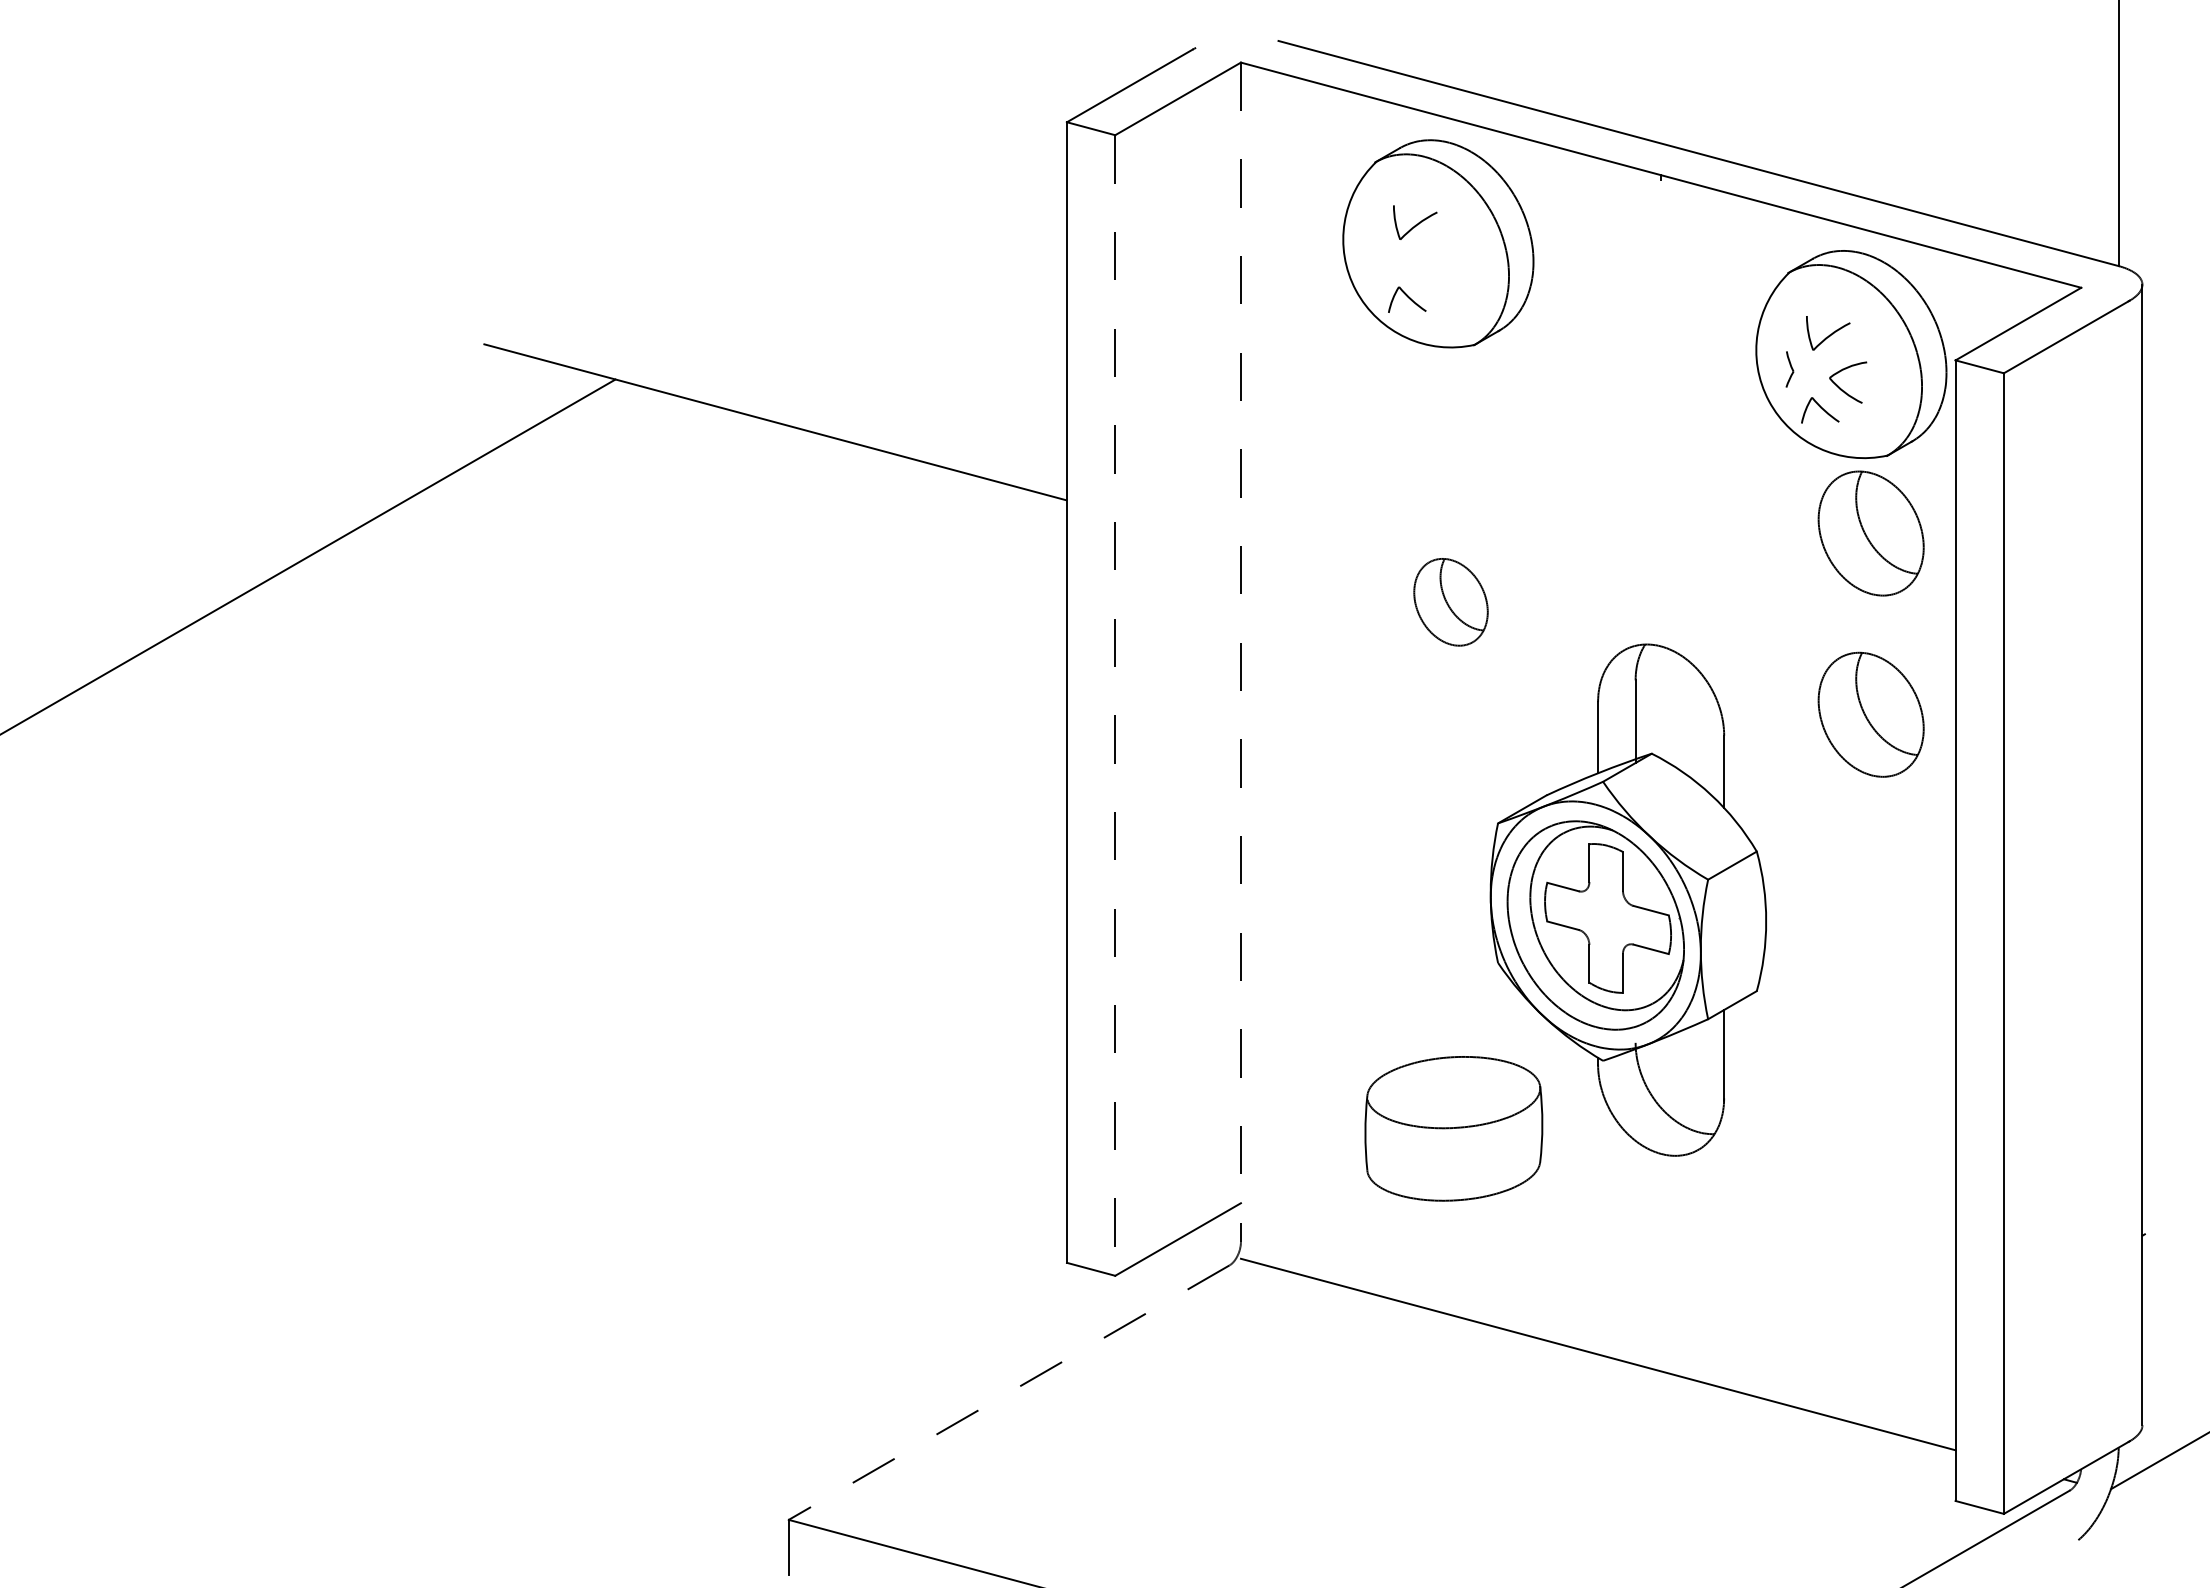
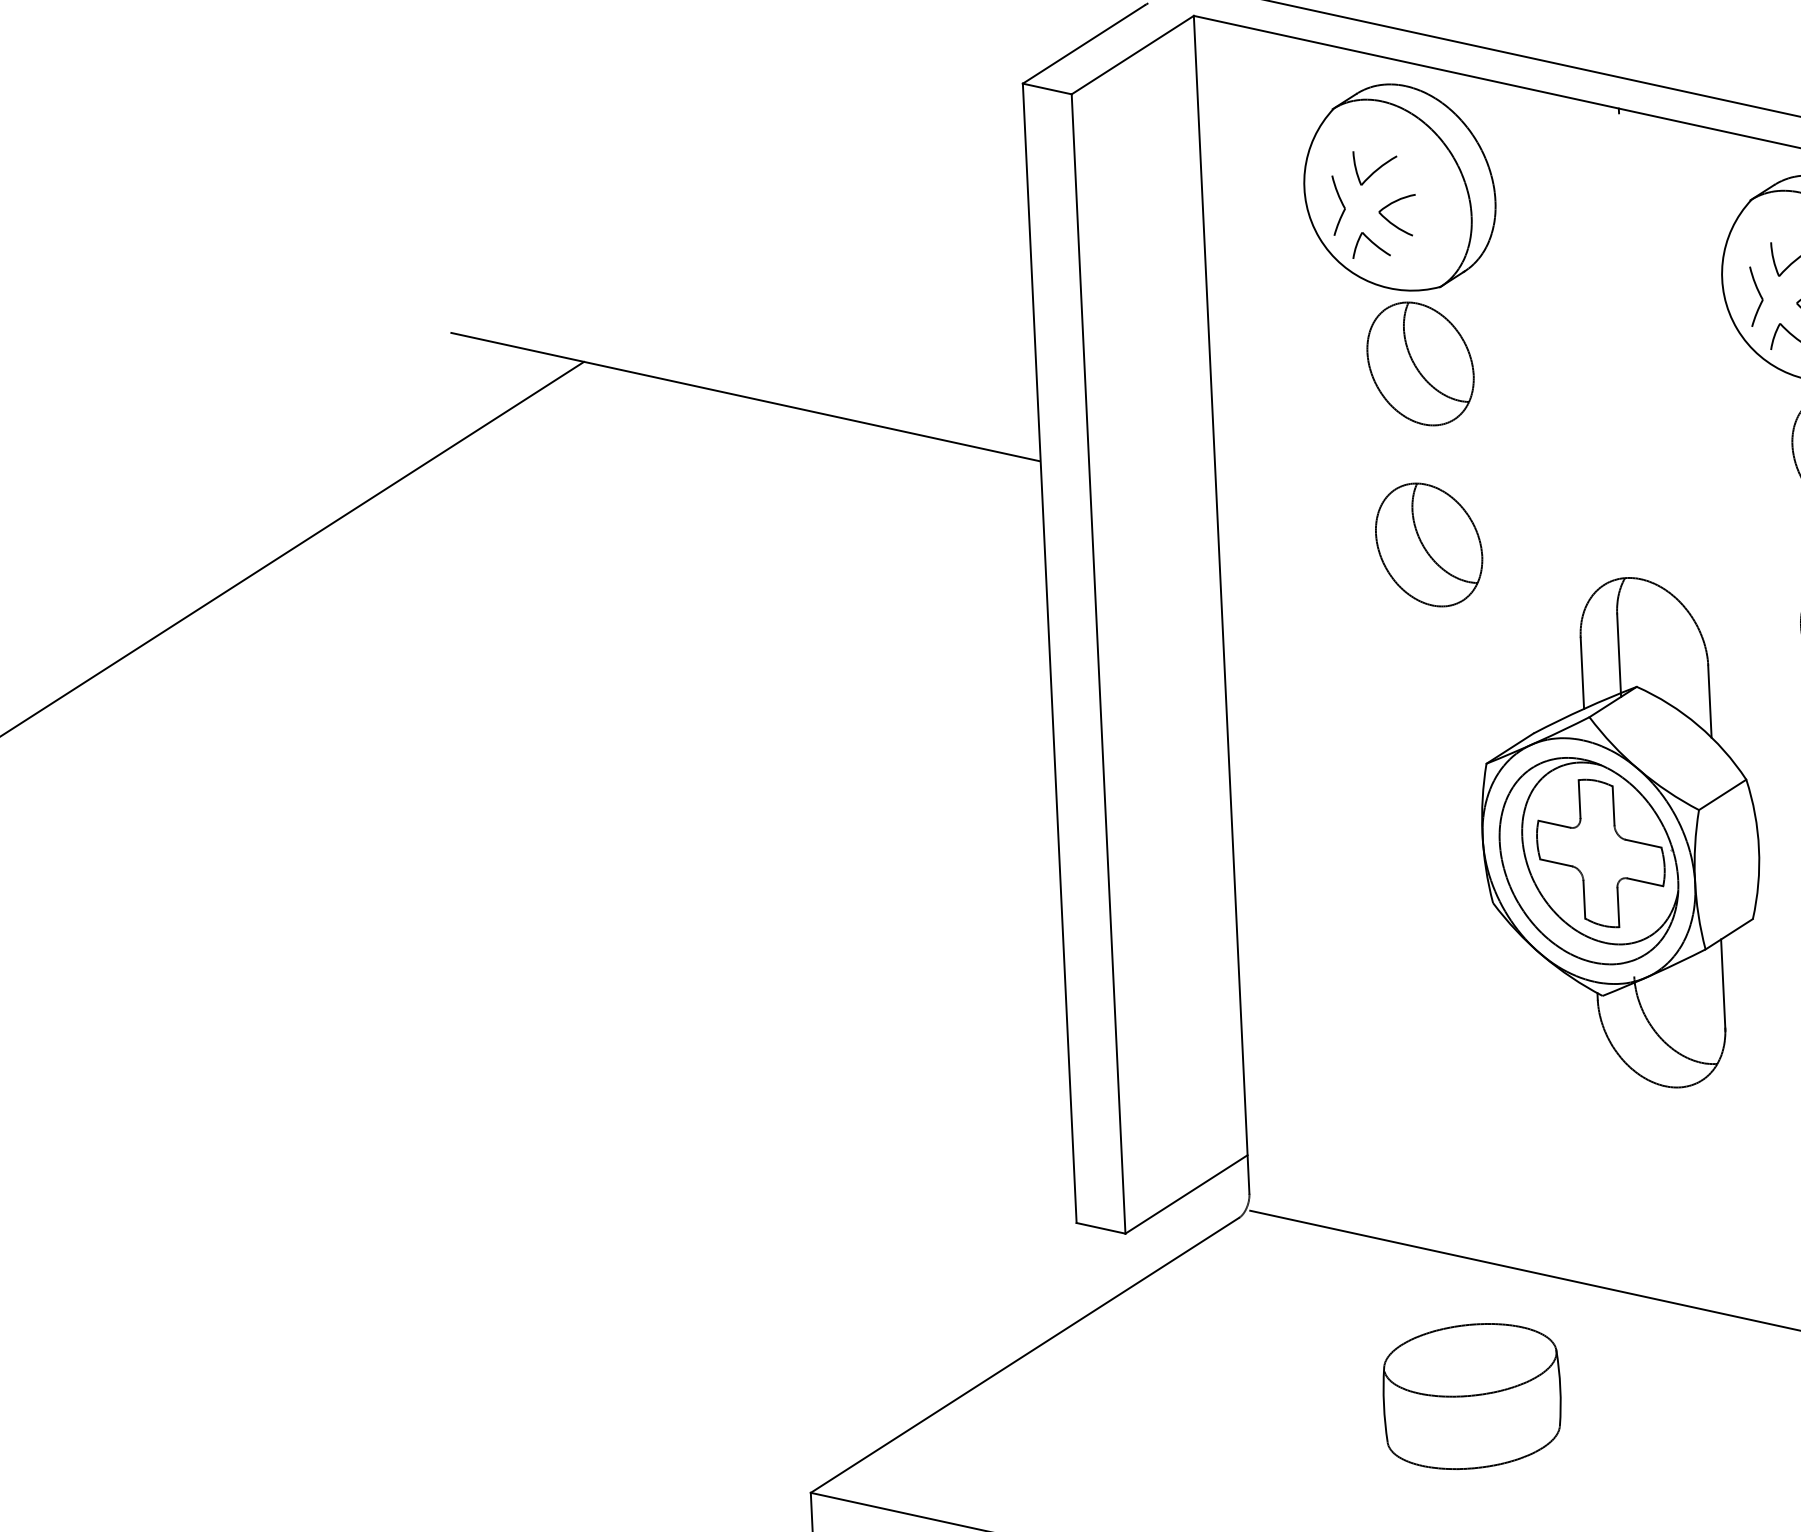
part: (1376, 258) -> (1338, 205), added
part: (1429, 278) -> (1392, 222), added
part: (1789, 369) -> (1756, 296), size x1.67
part: (1450, 420) -> (1420, 363), added
part: (1450, 602) -> (1428, 545), size x1.43
line: (1240, 652) -> (1221, 605), dashed -> solid
line: (1115, 706) -> (1098, 664), dashed -> solid
part: (1453, 1128) -> (1471, 1396), moved
line: (1008, 1392) -> (1024, 1355), dashed -> solid

